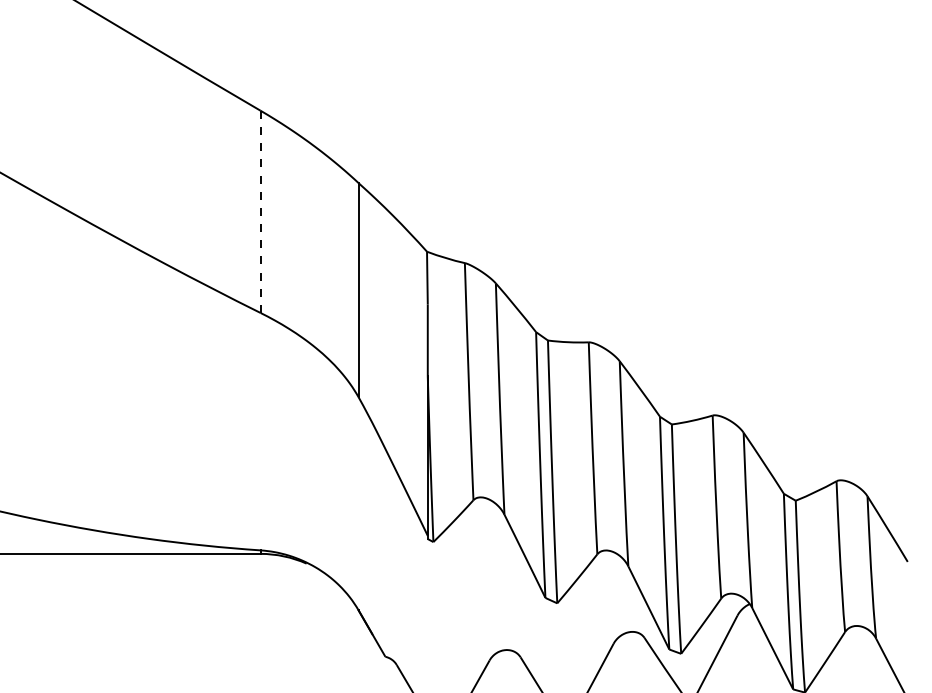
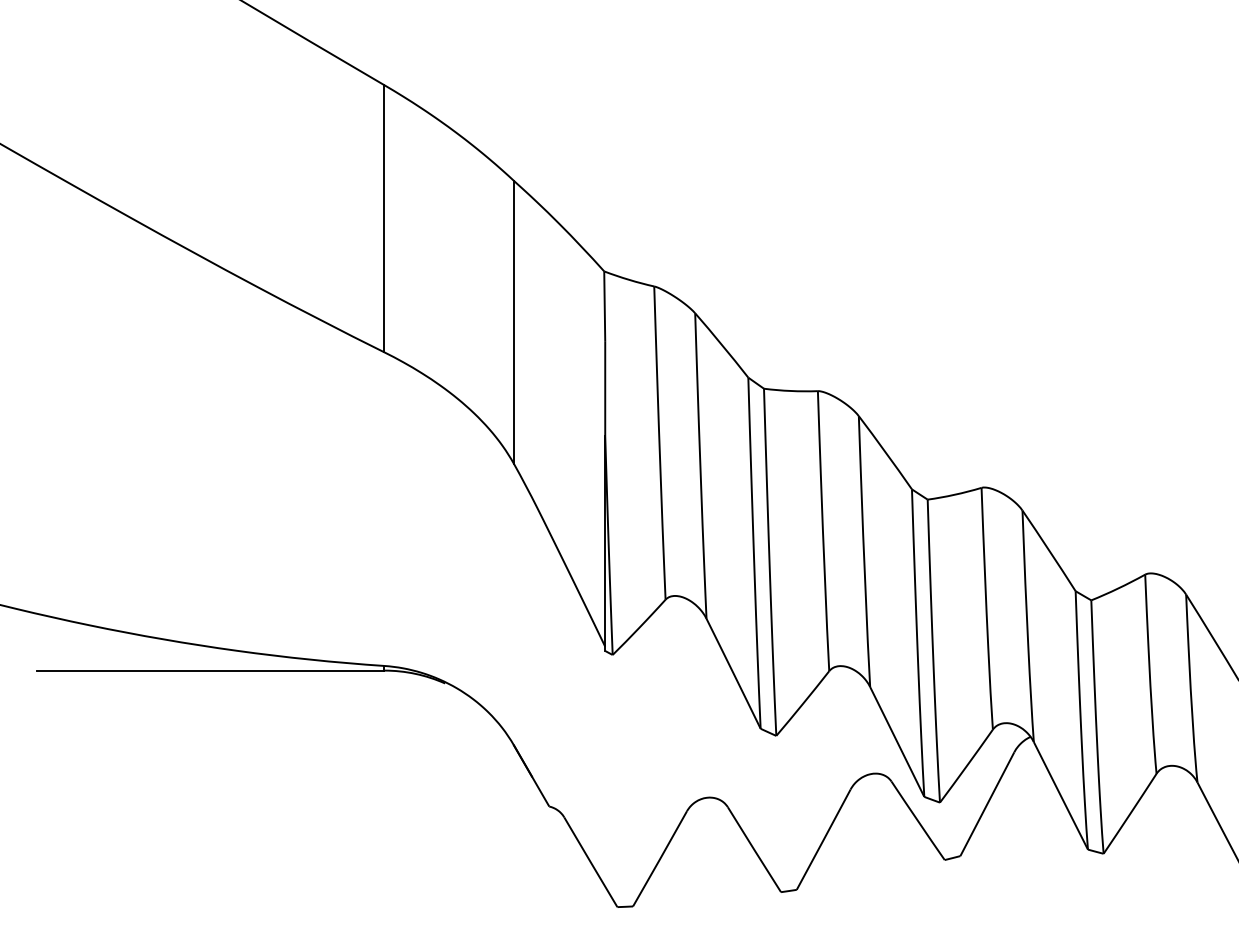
line: (260, 211) -> (384, 218), dashed -> solid

